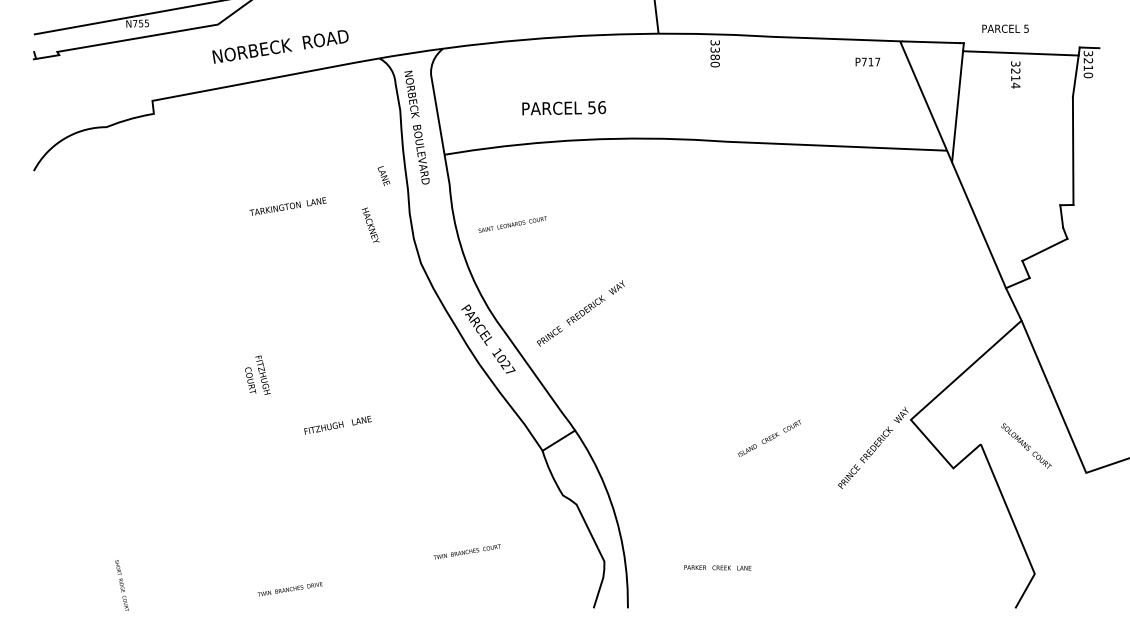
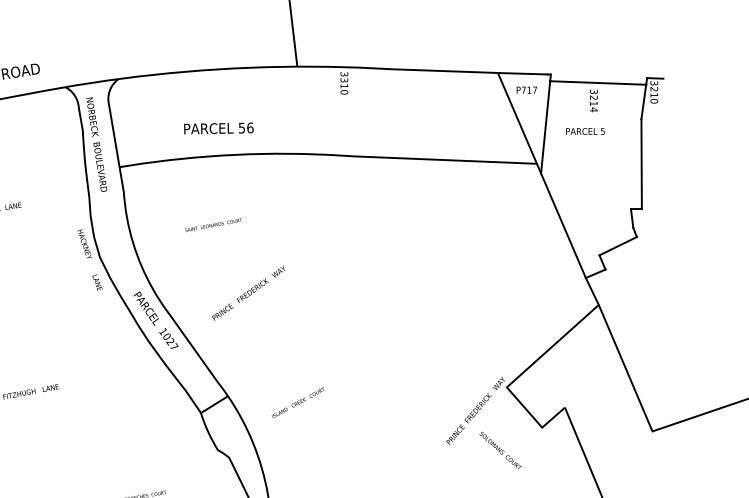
text: (1005, 28) -> (585, 131), moved
text: (714, 57) -> (343, 86), 3380 -> 3310
text: (867, 61) -> (526, 89), moved
text: (383, 175) -> (97, 282), moved
text: (370, 224) -> (84, 243), moved
text: (512, 224) -> (213, 225), moved
text: (580, 313) -> (248, 293), moved
text: (768, 437) -> (297, 402), moved
text: (1026, 445) -> (500, 450), moved

